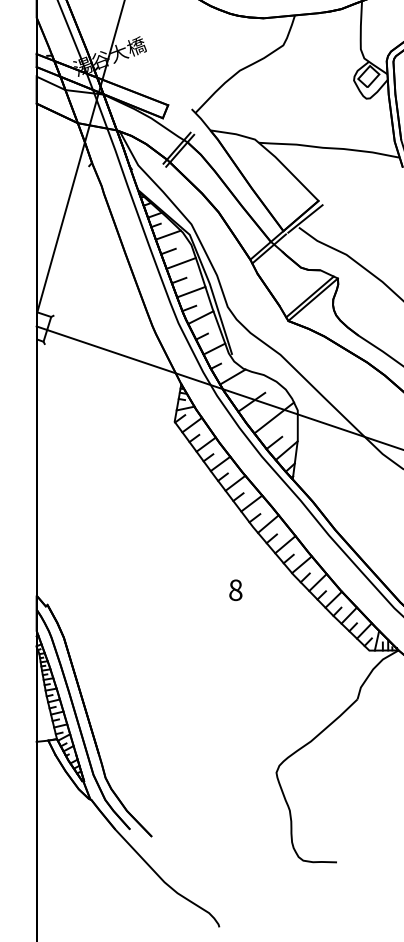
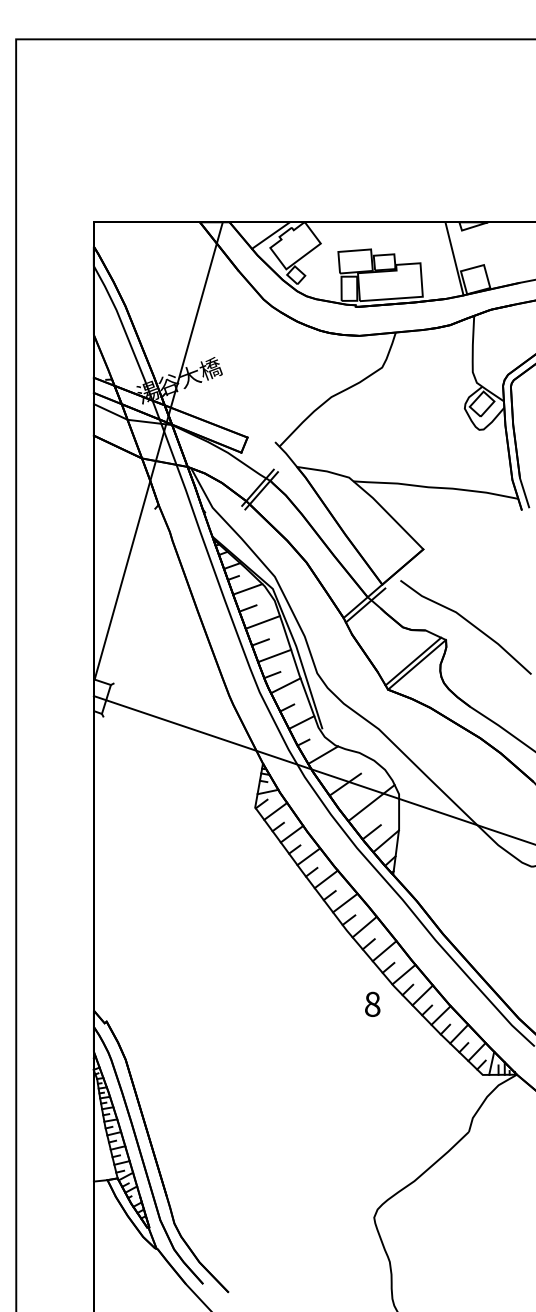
line: (305, 219) -> (408, 570), removed
text: (235, 589) -> (372, 1003), moved

